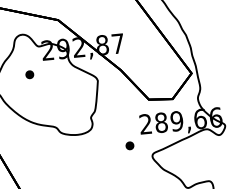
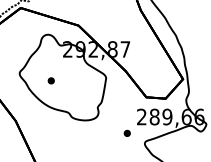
part: (28, 74) -> (50, 80), moved

